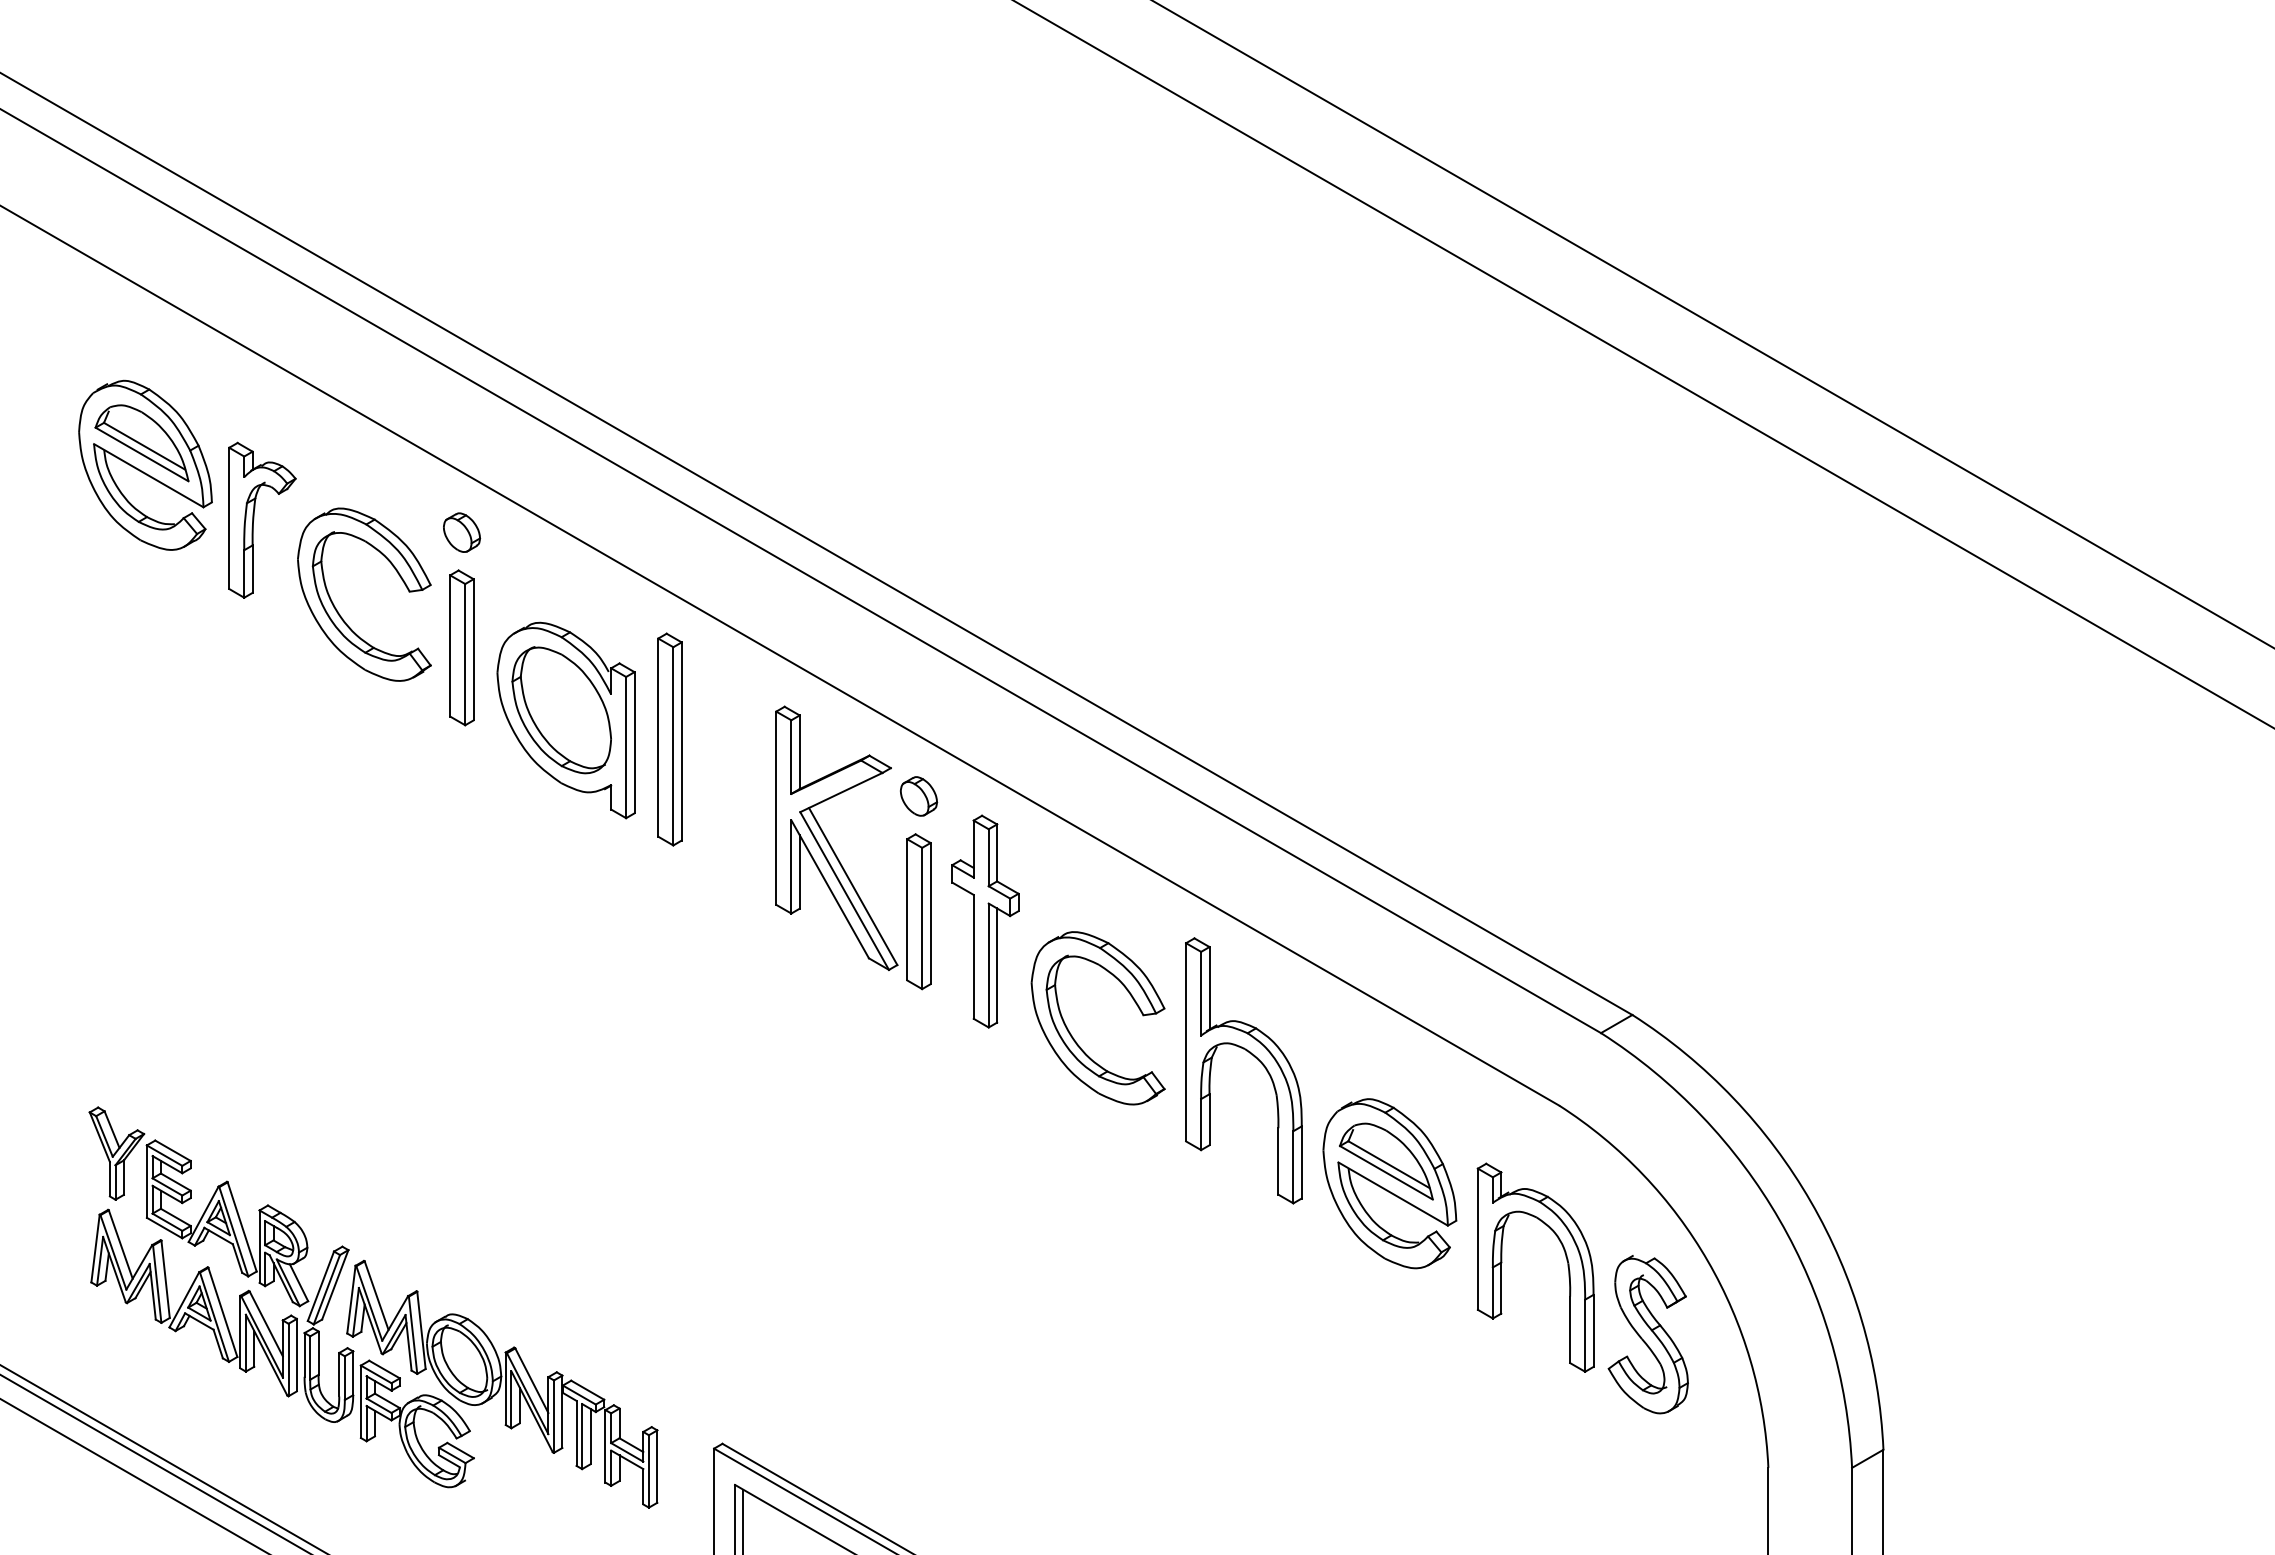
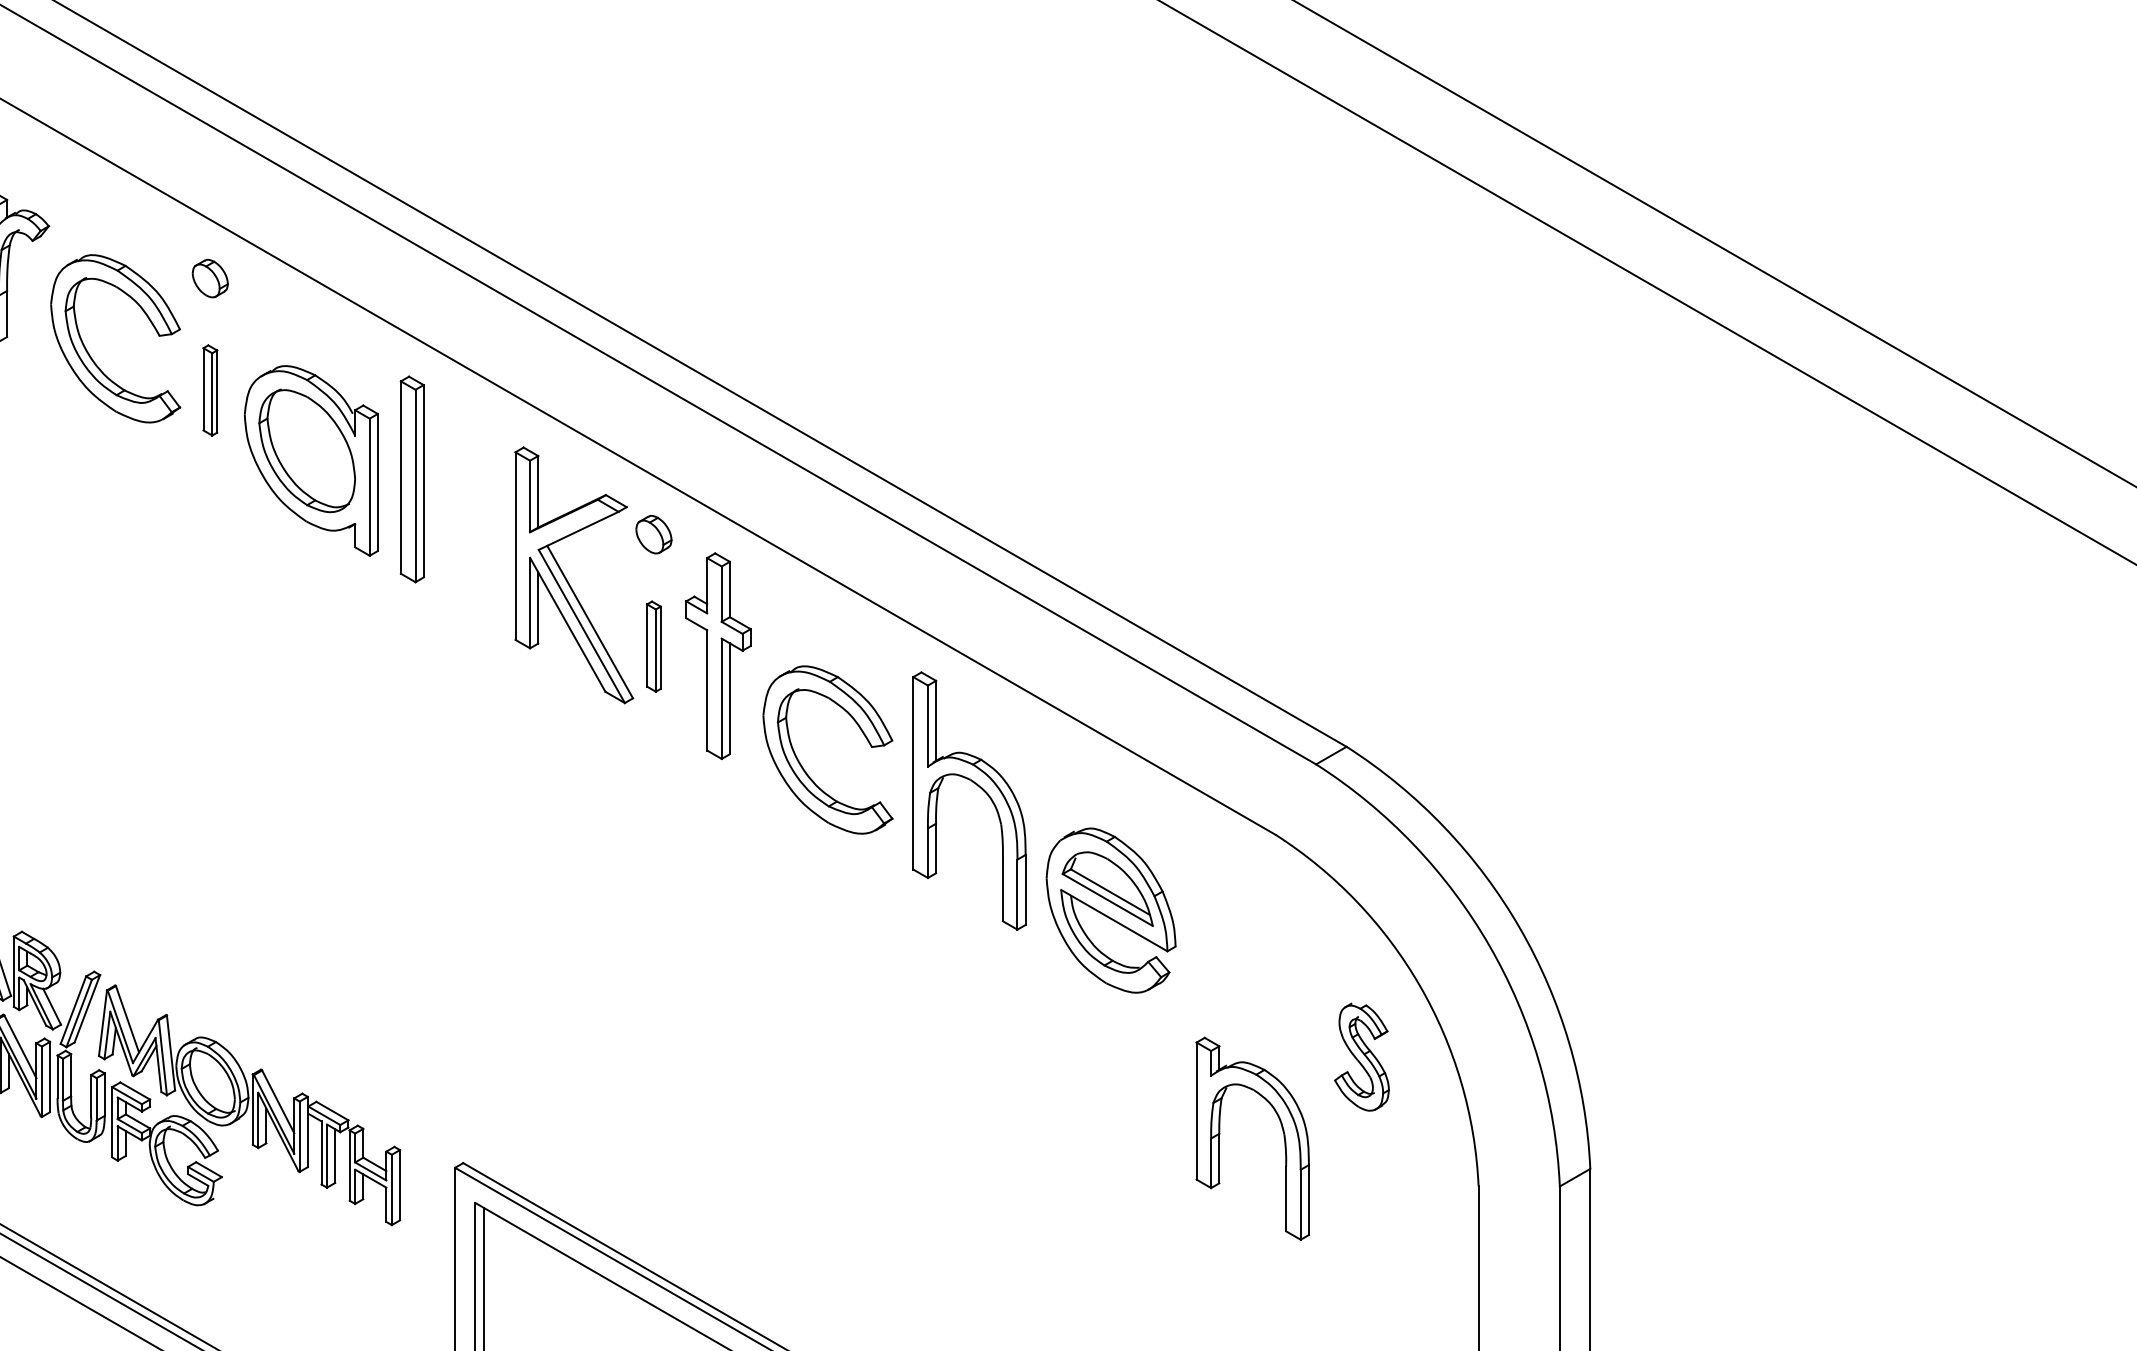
part: (461, 647) -> (209, 390), size x0.6
part: (918, 911) -> (653, 646), size x0.6
part: (1565, 1257) -> (1281, 1128), moved
part: (1647, 1334) -> (1361, 1056), size x0.7

